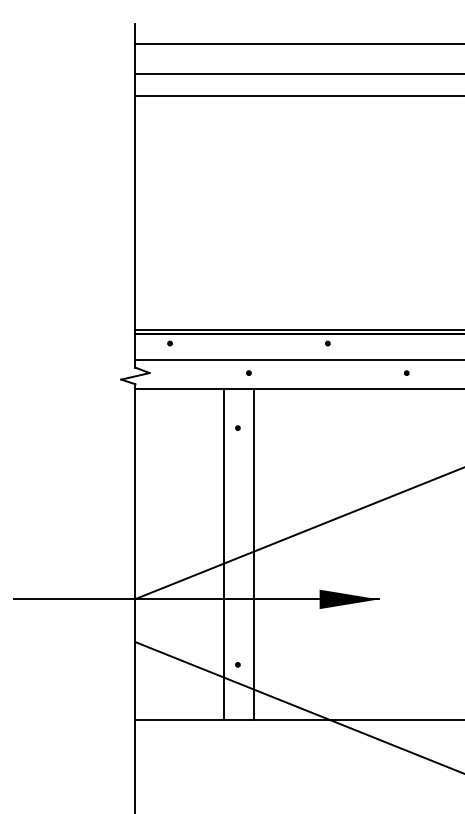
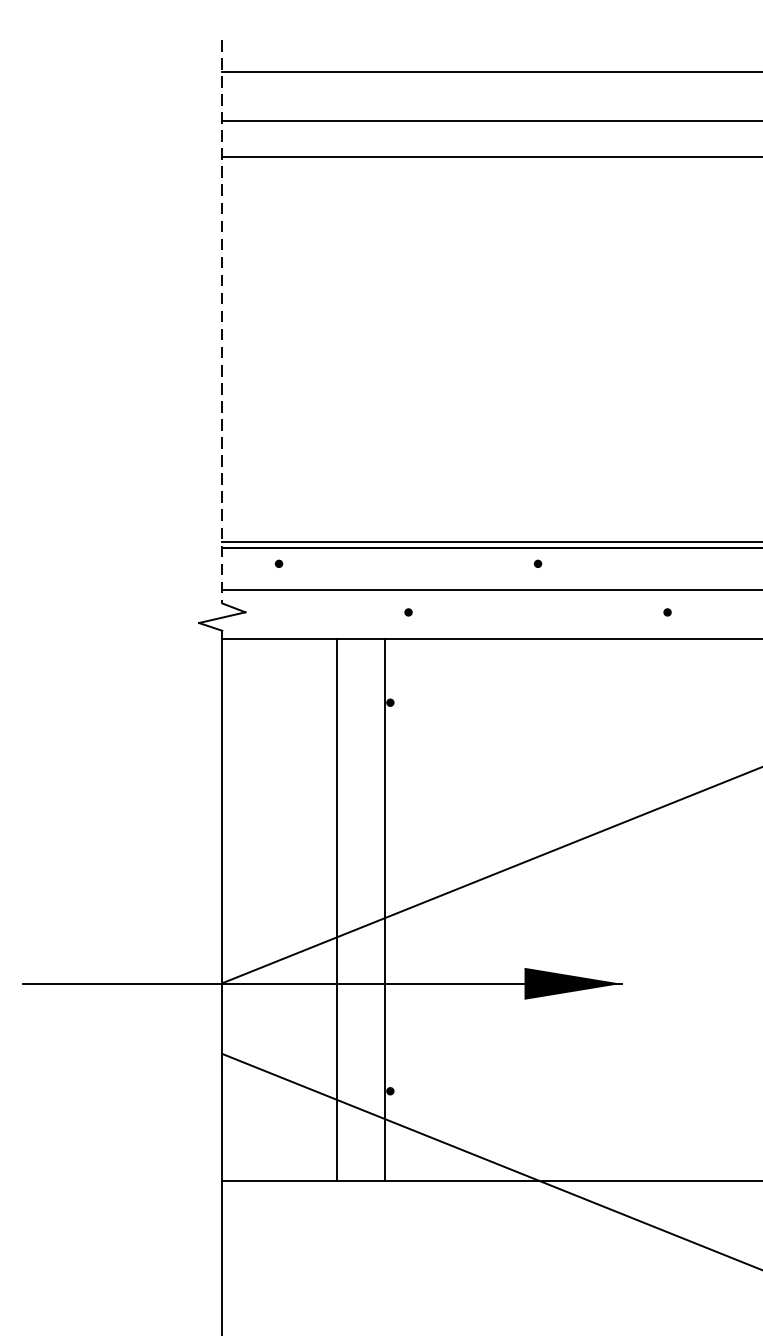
line: (135, 196) -> (222, 322), solid -> dashed
line: (224, 554) -> (337, 910), moved
line: (253, 554) -> (384, 910), moved

